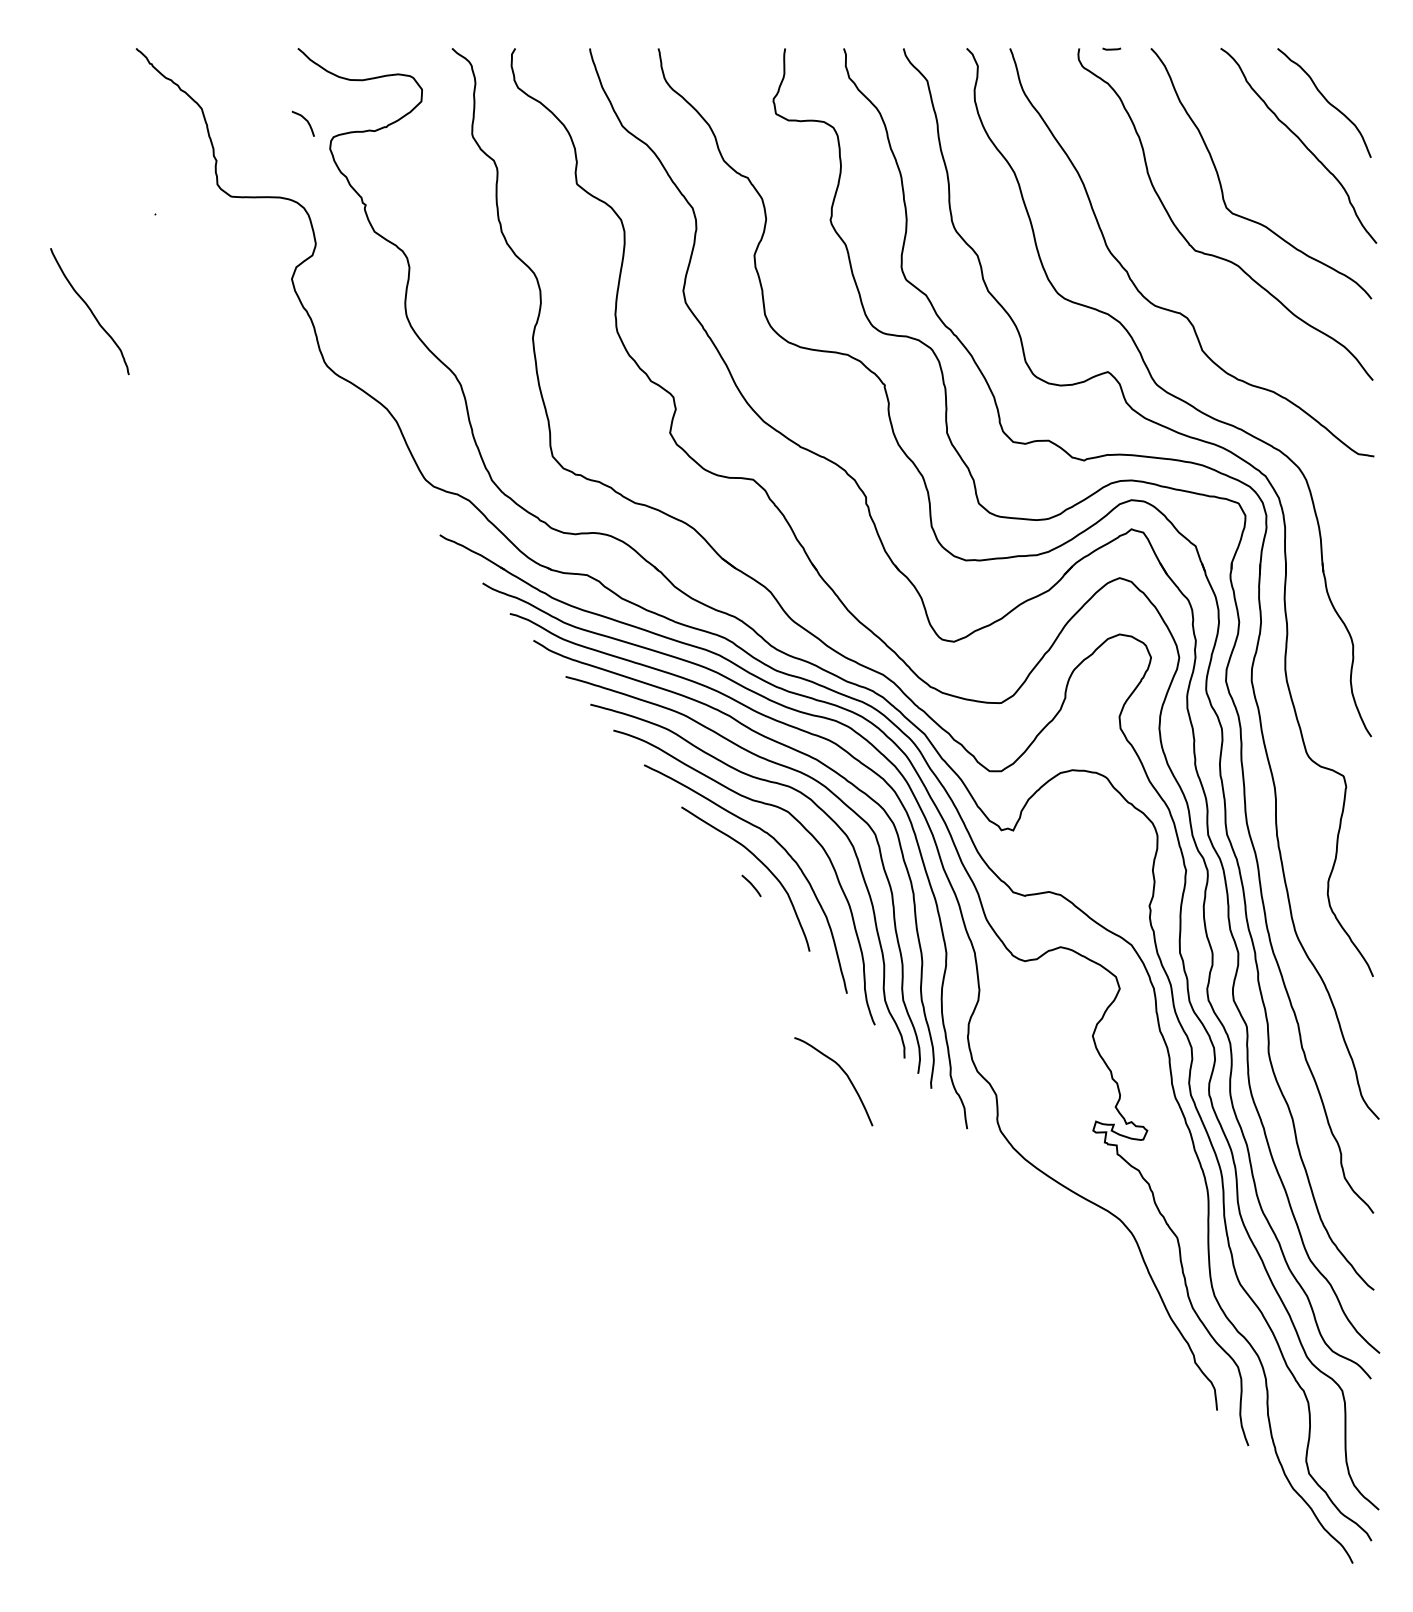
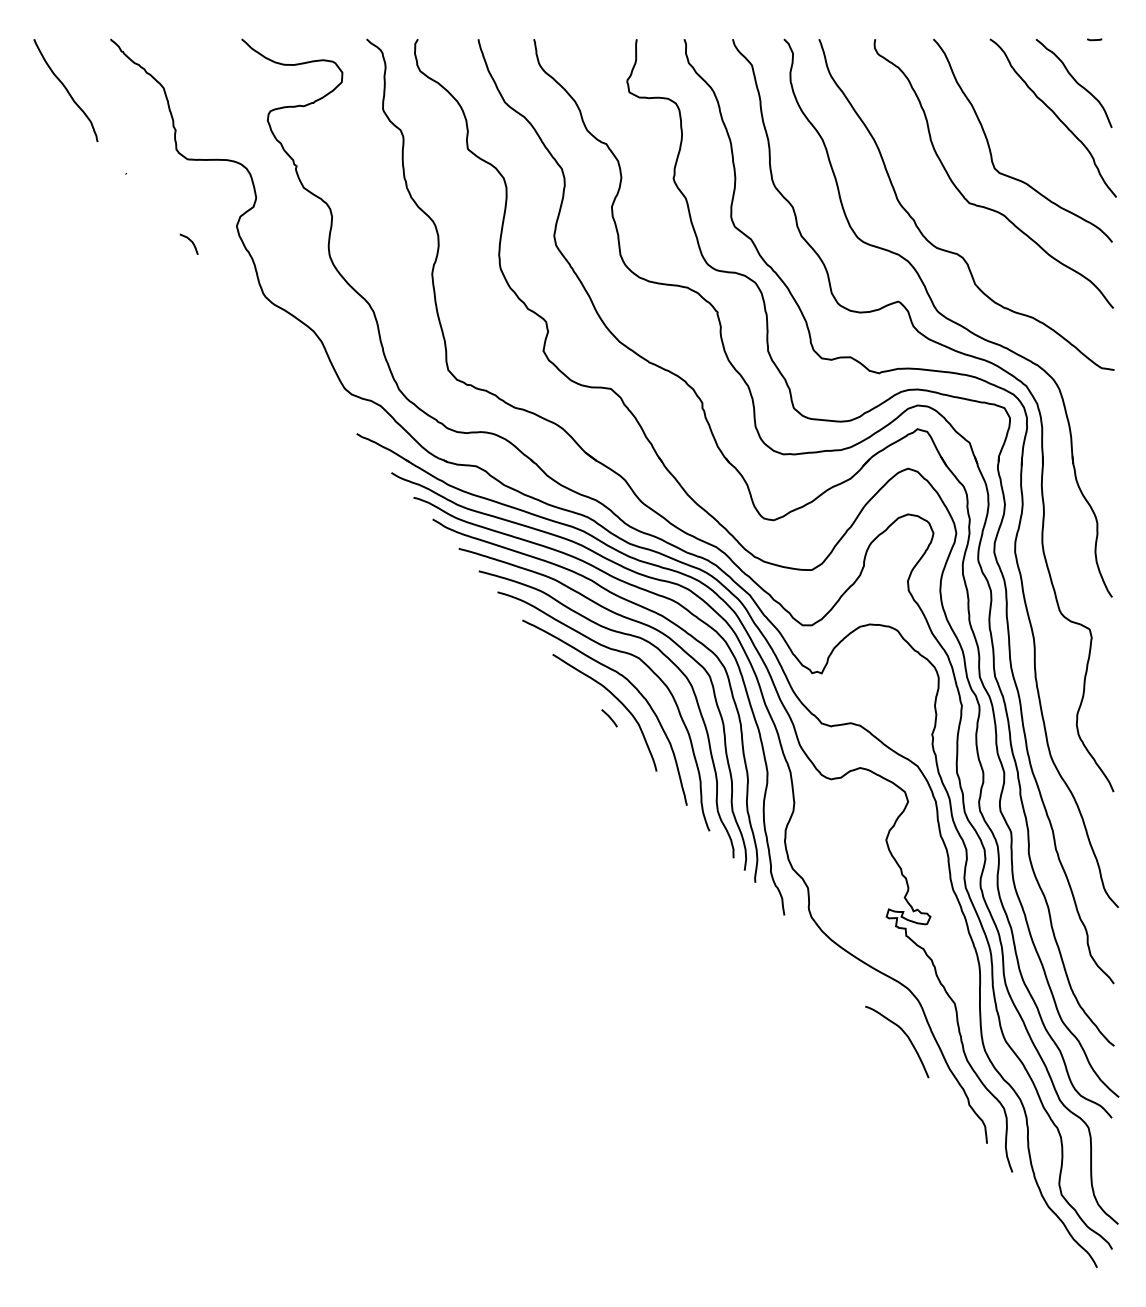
line: (1111, 48) -> (1094, 39), moved
curve: (305, 120) -> (190, 241), moved
curve: (89, 310) -> (65, 89), moved
curve: (842, 1072) -> (904, 1034), moved

